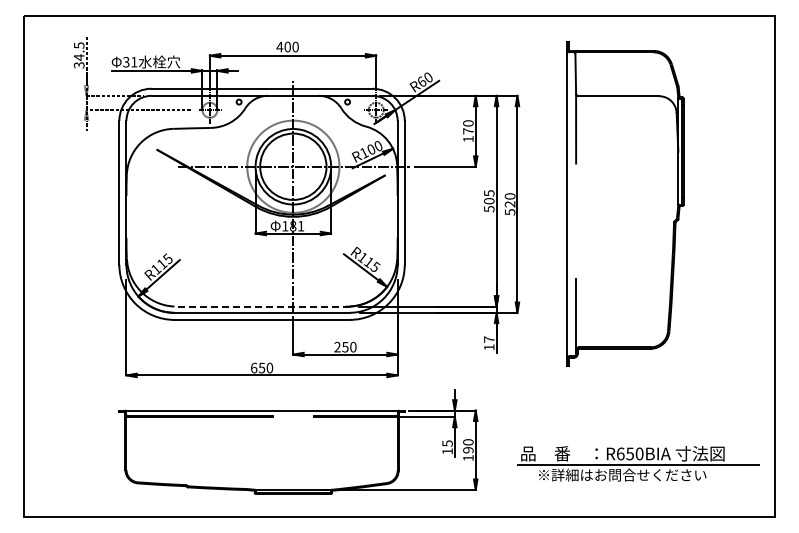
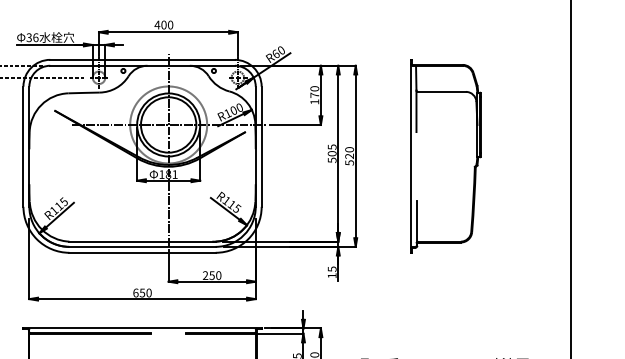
text: (134, 61) -> (36, 37), 31 -> 36
part: (625, 204) -> (445, 156), size x0.71
line: (262, 306) -> (142, 241), dashed -> solid
text: (489, 339) -> (332, 269), 17 -> 15

